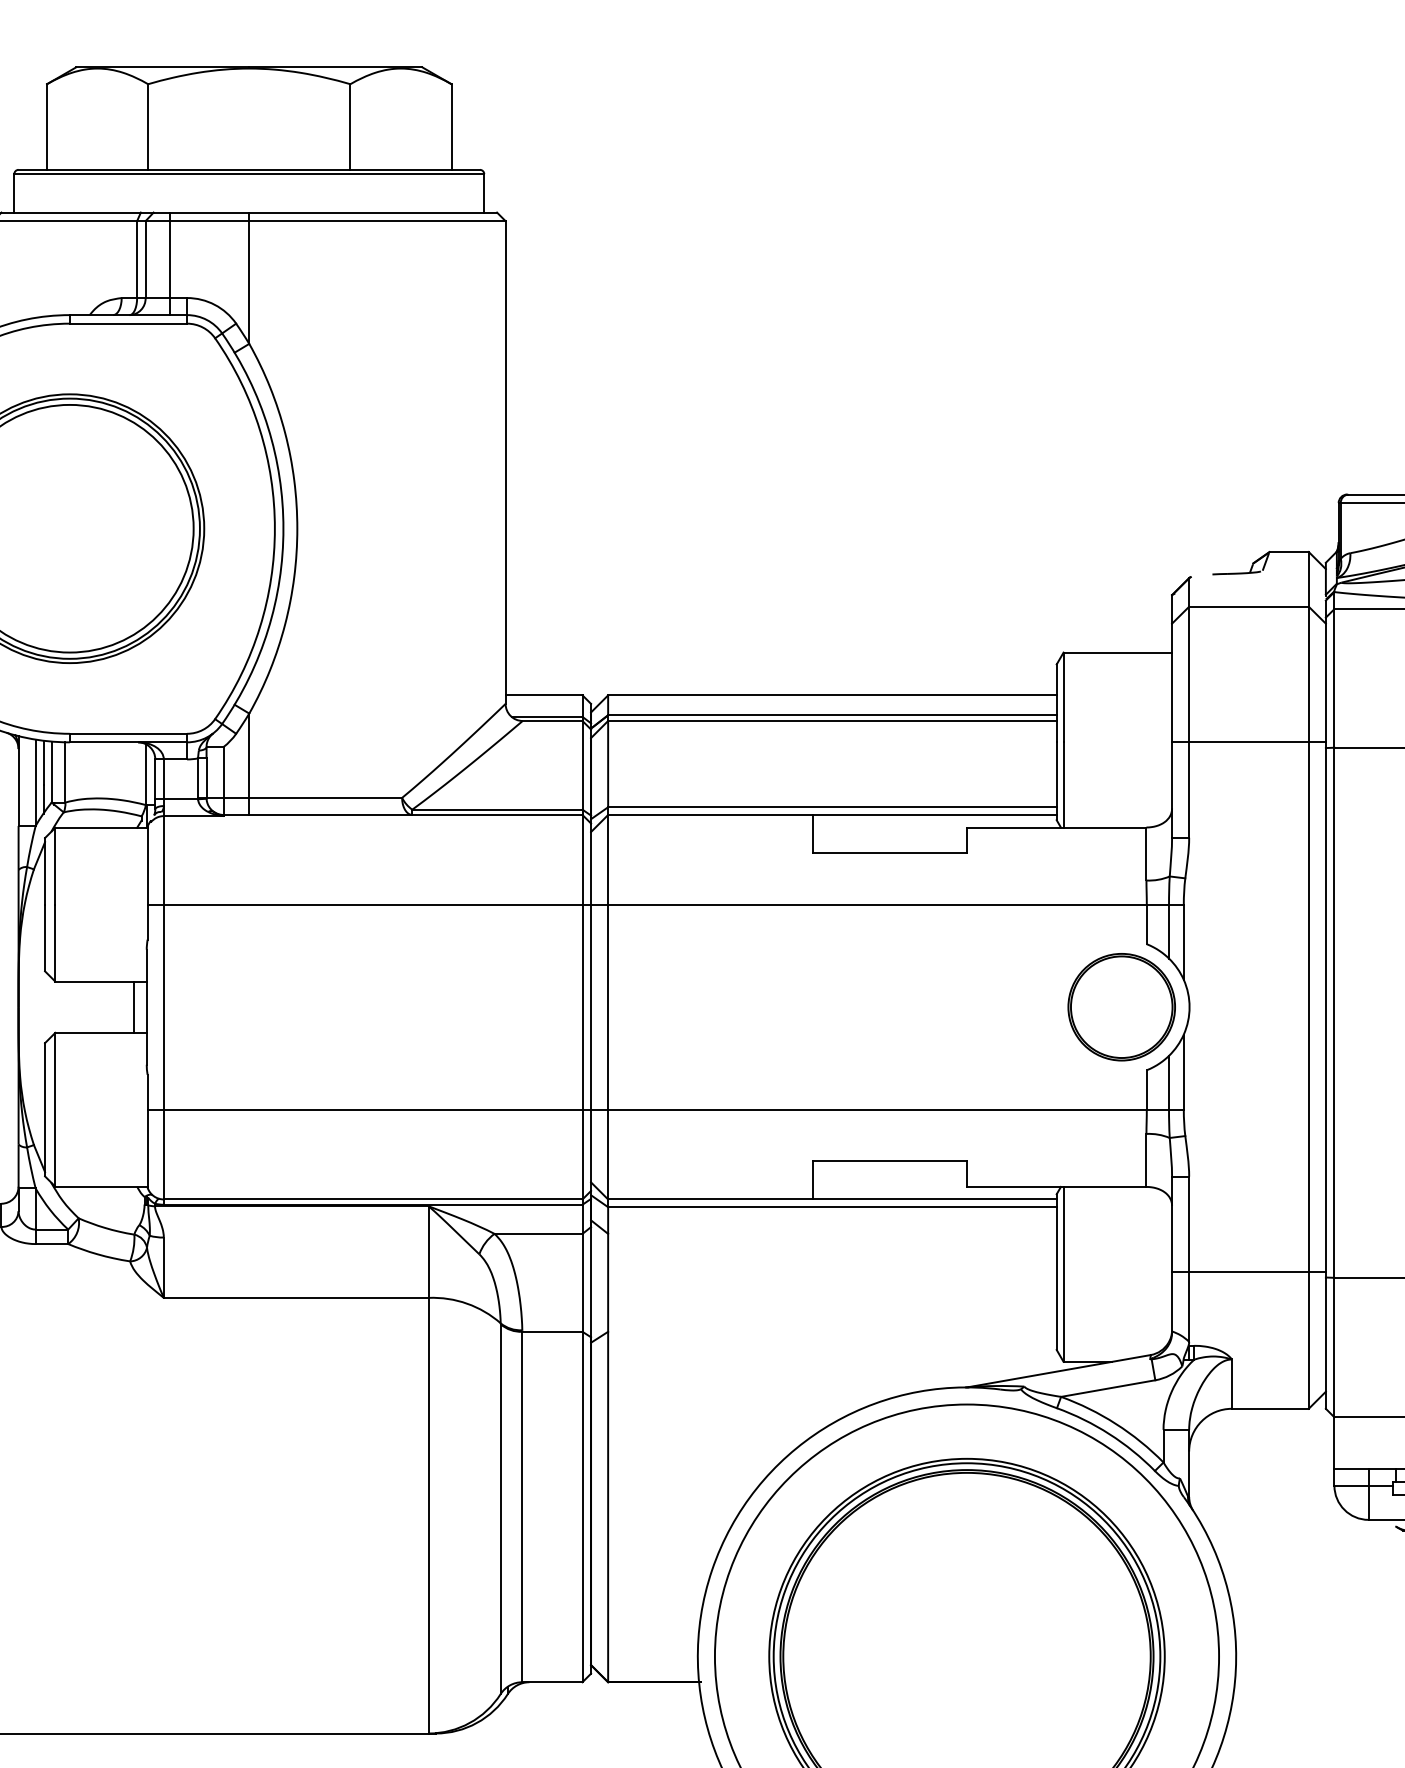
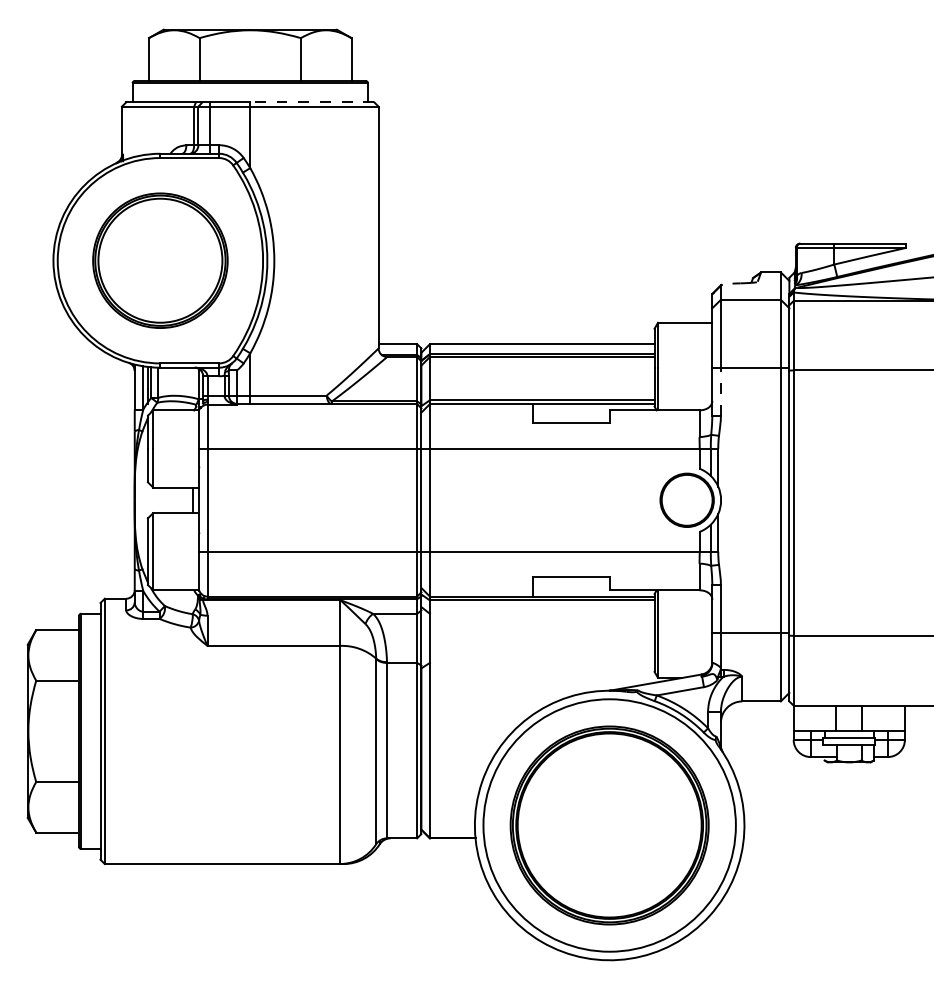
line: (371, 212) -> (311, 102), solid -> dashed
line: (1188, 789) -> (720, 391), solid -> dashed

